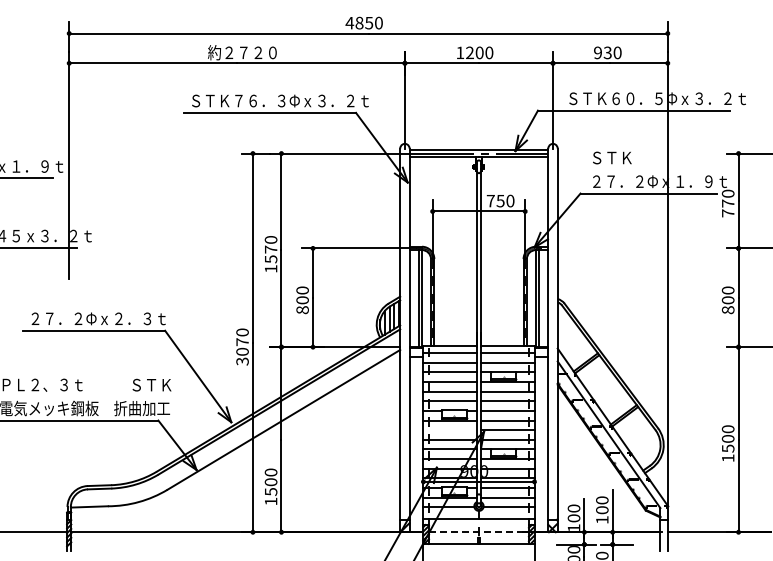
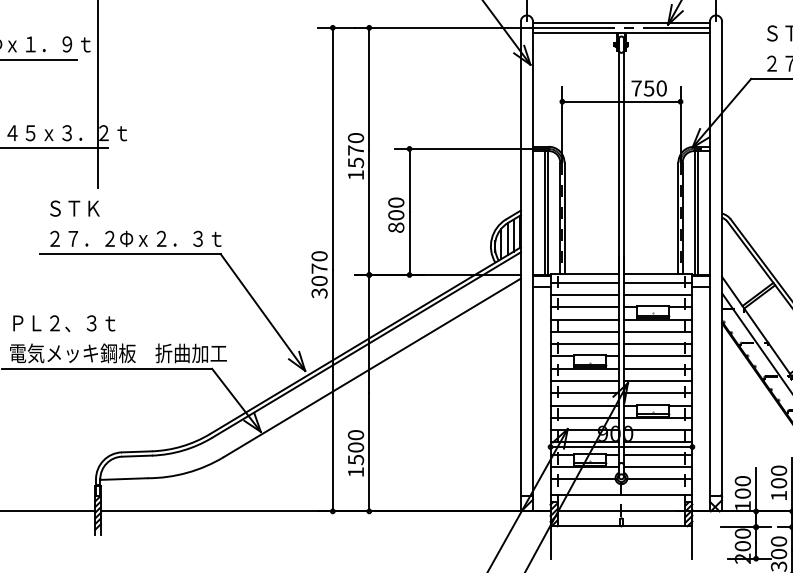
text: (151, 384) -> (74, 207), moved
line: (449, 430) -> (583, 381), added
line: (478, 532) -> (620, 511), dashed -> solid

